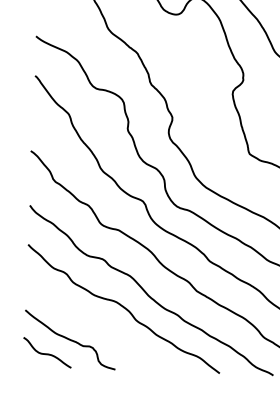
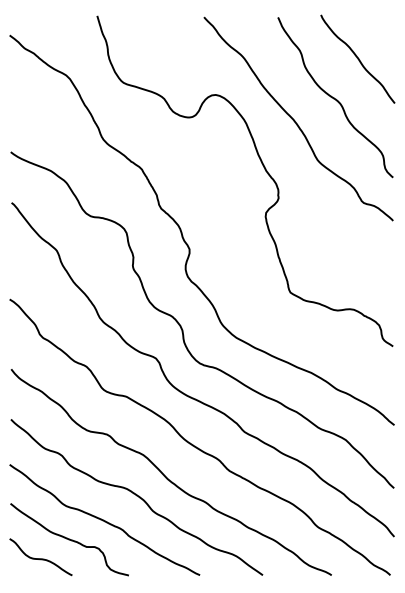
curve: (97, 325) -> (103, 519), added

